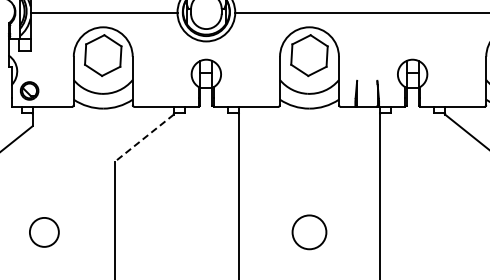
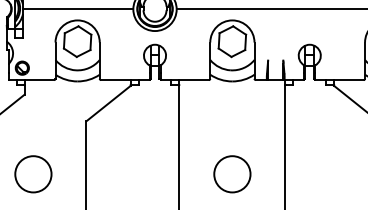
line: (144, 138) -> (108, 103), dashed -> solid
circle: (44, 232) -> (33, 174), size x1.67
circle: (309, 232) -> (232, 174), size x1.43

